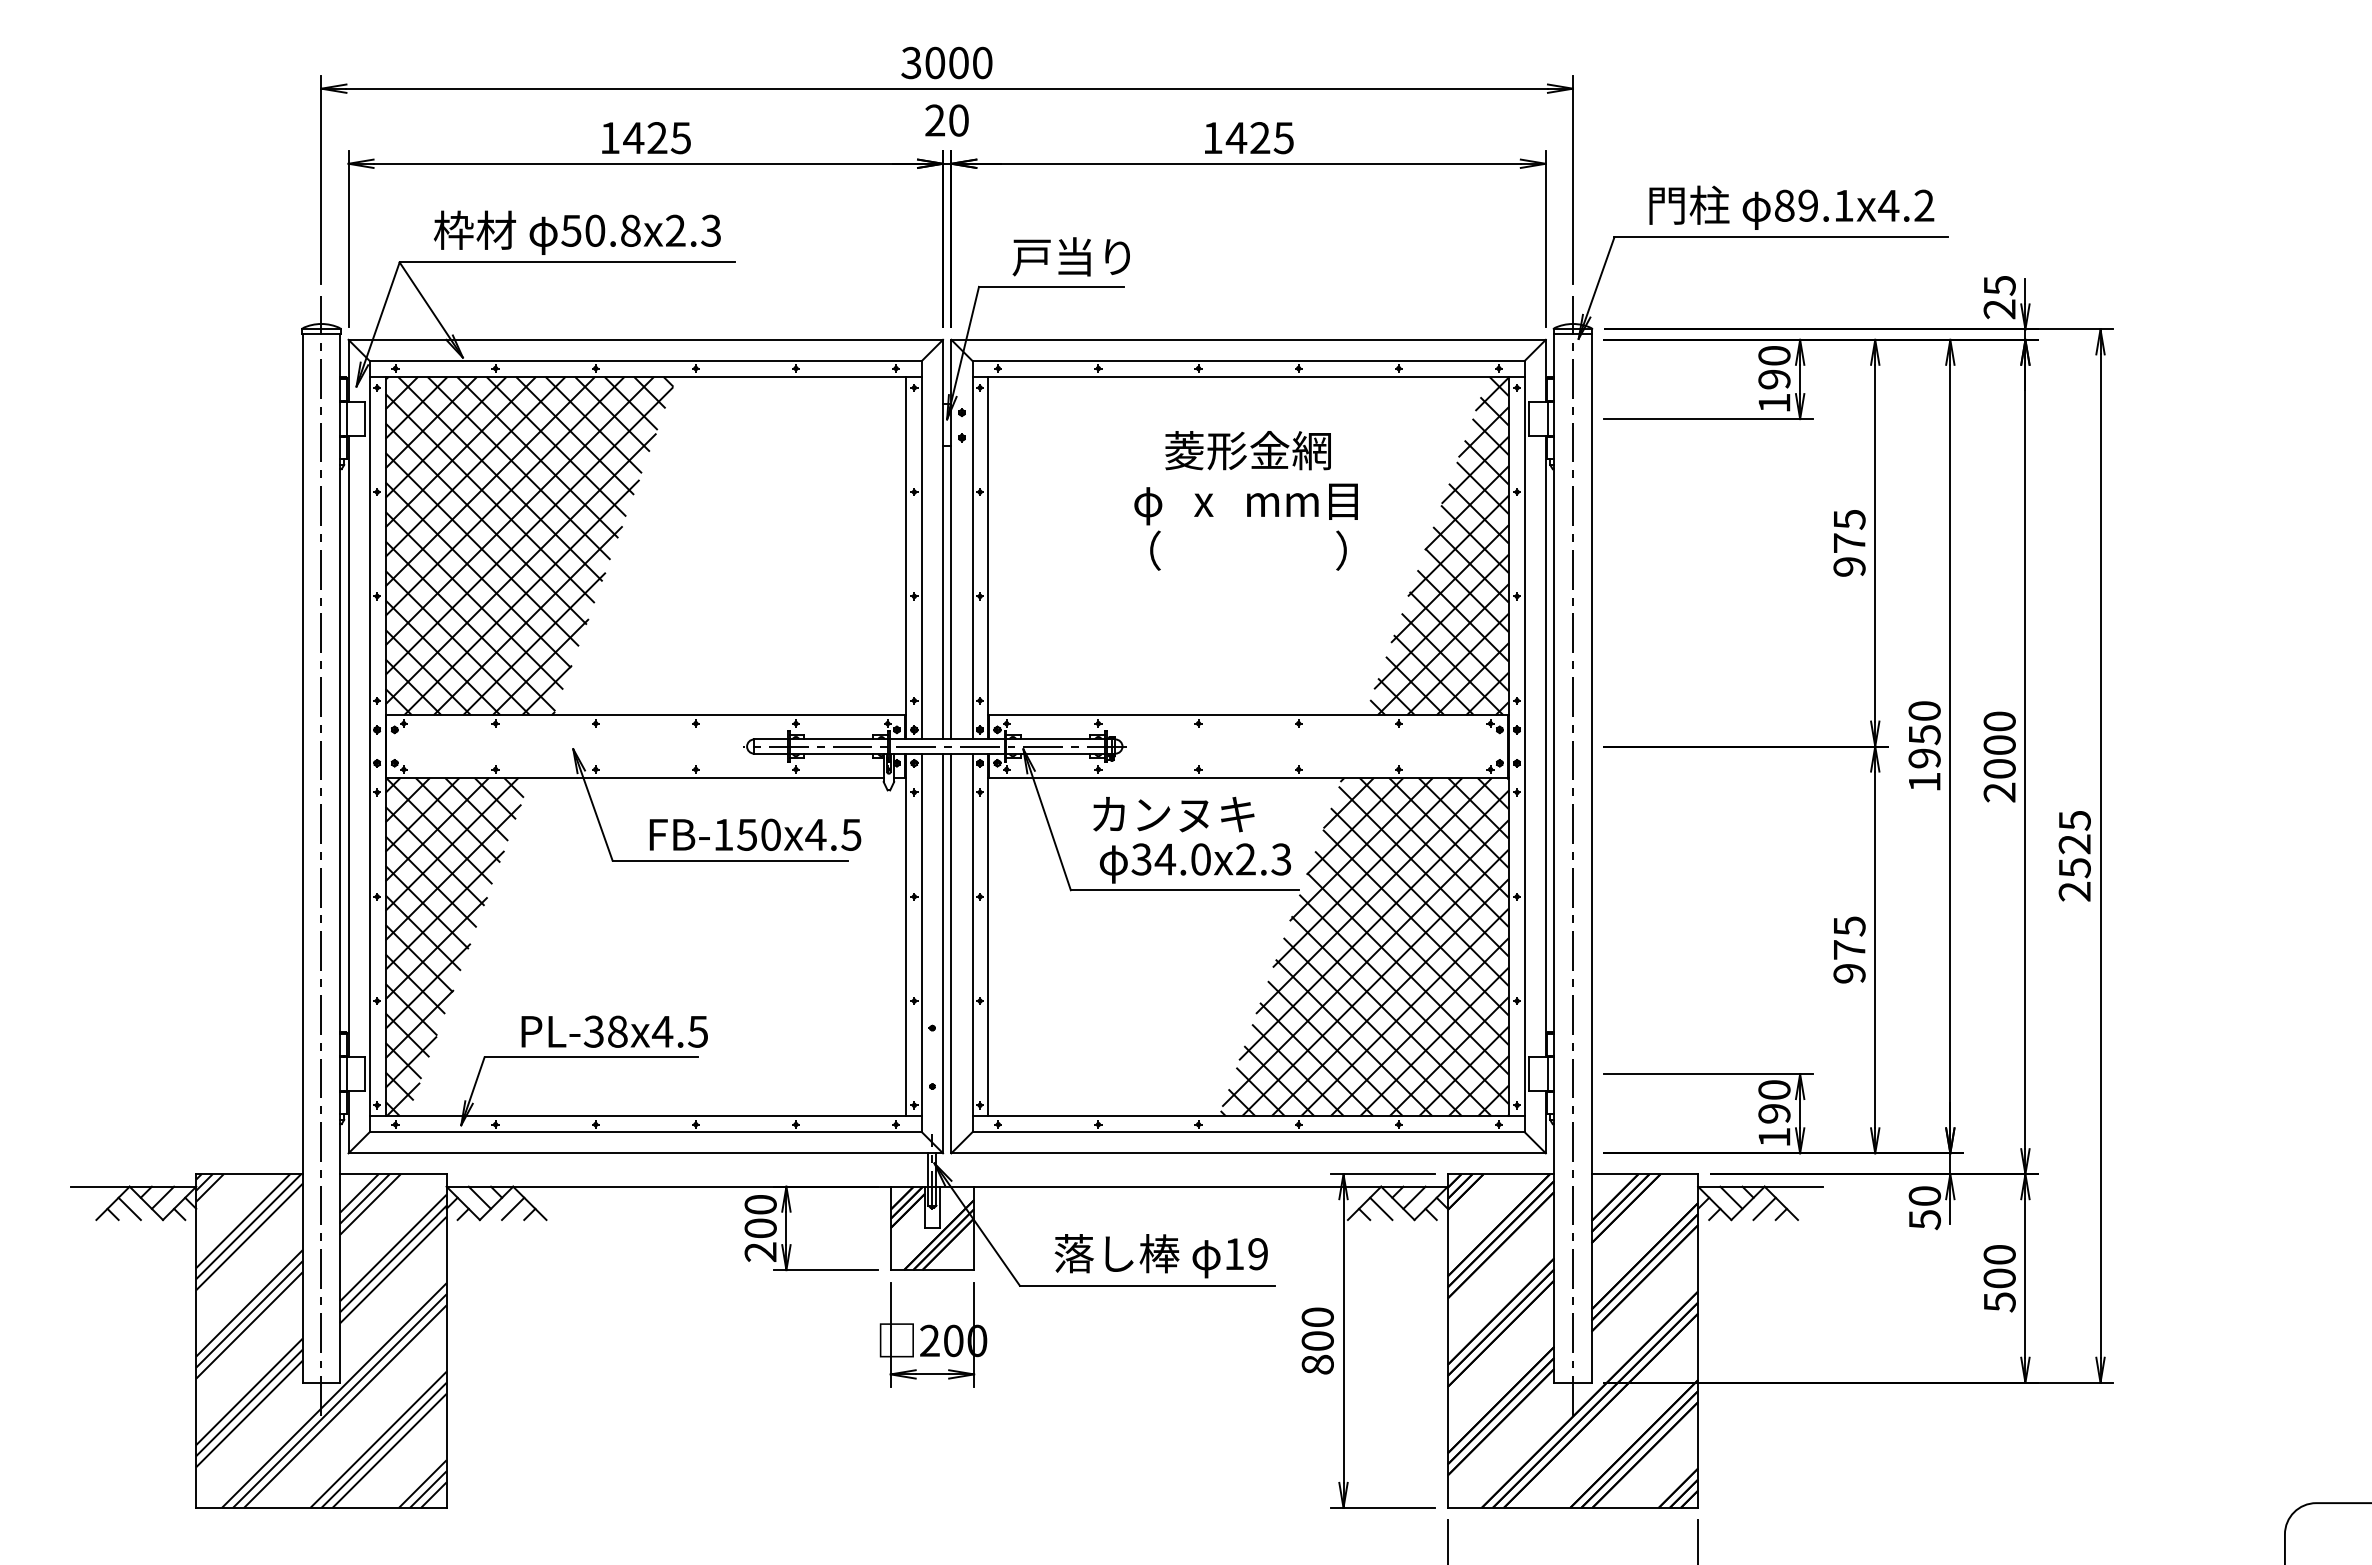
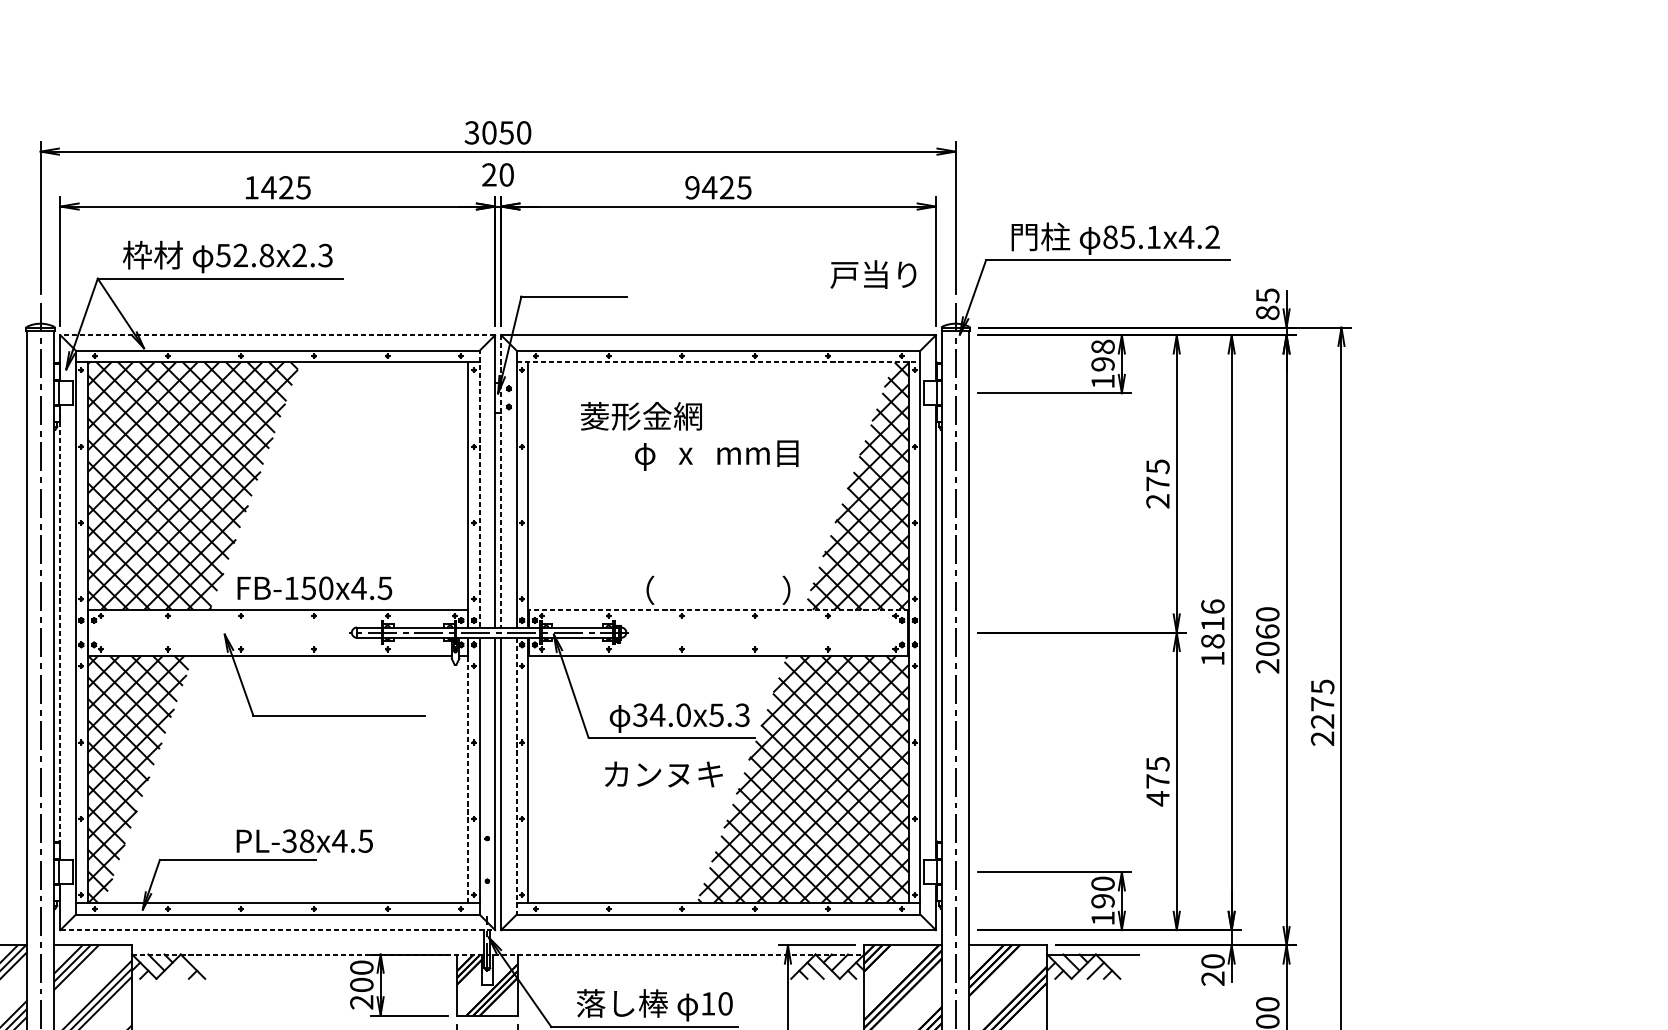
text: (958, 62) -> (506, 132), 3000 -> 3050
text: (1212, 138) -> (692, 188), 1425 -> 9425
text: (1807, 205) -> (1127, 237), 89.1x4.2 -> 85.1x4.2
text: (595, 230) -> (241, 255), 50.8x2.3 -> 52.8x2.3
text: (1070, 256) -> (872, 274), moved
text: (1999, 309) -> (1267, 313), 25 -> 85
line: (645, 339) -> (277, 335), solid -> dashed
text: (1774, 355) -> (1103, 346), 190 -> 198
line: (1249, 376) -> (719, 362), solid -> dashed
text: (1247, 450) -> (640, 416), moved
line: (951, 539) -> (501, 481), solid -> dashed
line: (921, 549) -> (479, 488), solid -> dashed
text: (1248, 550) -> (718, 590), moved
text: (1849, 566) -> (1157, 501), 975 -> 275
line: (1248, 715) -> (718, 609), solid -> dashed
text: (1924, 734) -> (1212, 623), 1950 -> 1816
text: (1999, 744) -> (1267, 631), 2000 -> 2060
line: (348, 746) -> (60, 632), solid -> dashed
text: (1173, 814) -> (663, 774), moved
text: (755, 834) -> (314, 588), moved
text: (2074, 856) -> (1322, 713), 2525 -> 2275
text: (1245, 859) -> (716, 715), 34.0x2.3 -> 34.0x5.3
line: (906, 934) -> (468, 770), solid -> dashed
line: (972, 943) -> (516, 776), solid -> dashed
text: (1849, 973) -> (1157, 798), 975 -> 475
text: (614, 1031) -> (304, 841), moved
line: (646, 1153) -> (278, 930), solid -> dashed
line: (947, 1186) -> (498, 954), solid -> dashed
line: (513, 1208) -> (181, 970), removed
text: (1924, 1220) -> (1212, 979), 50 -> 20
text: (1257, 1254) -> (725, 1004), 19 -> 10

